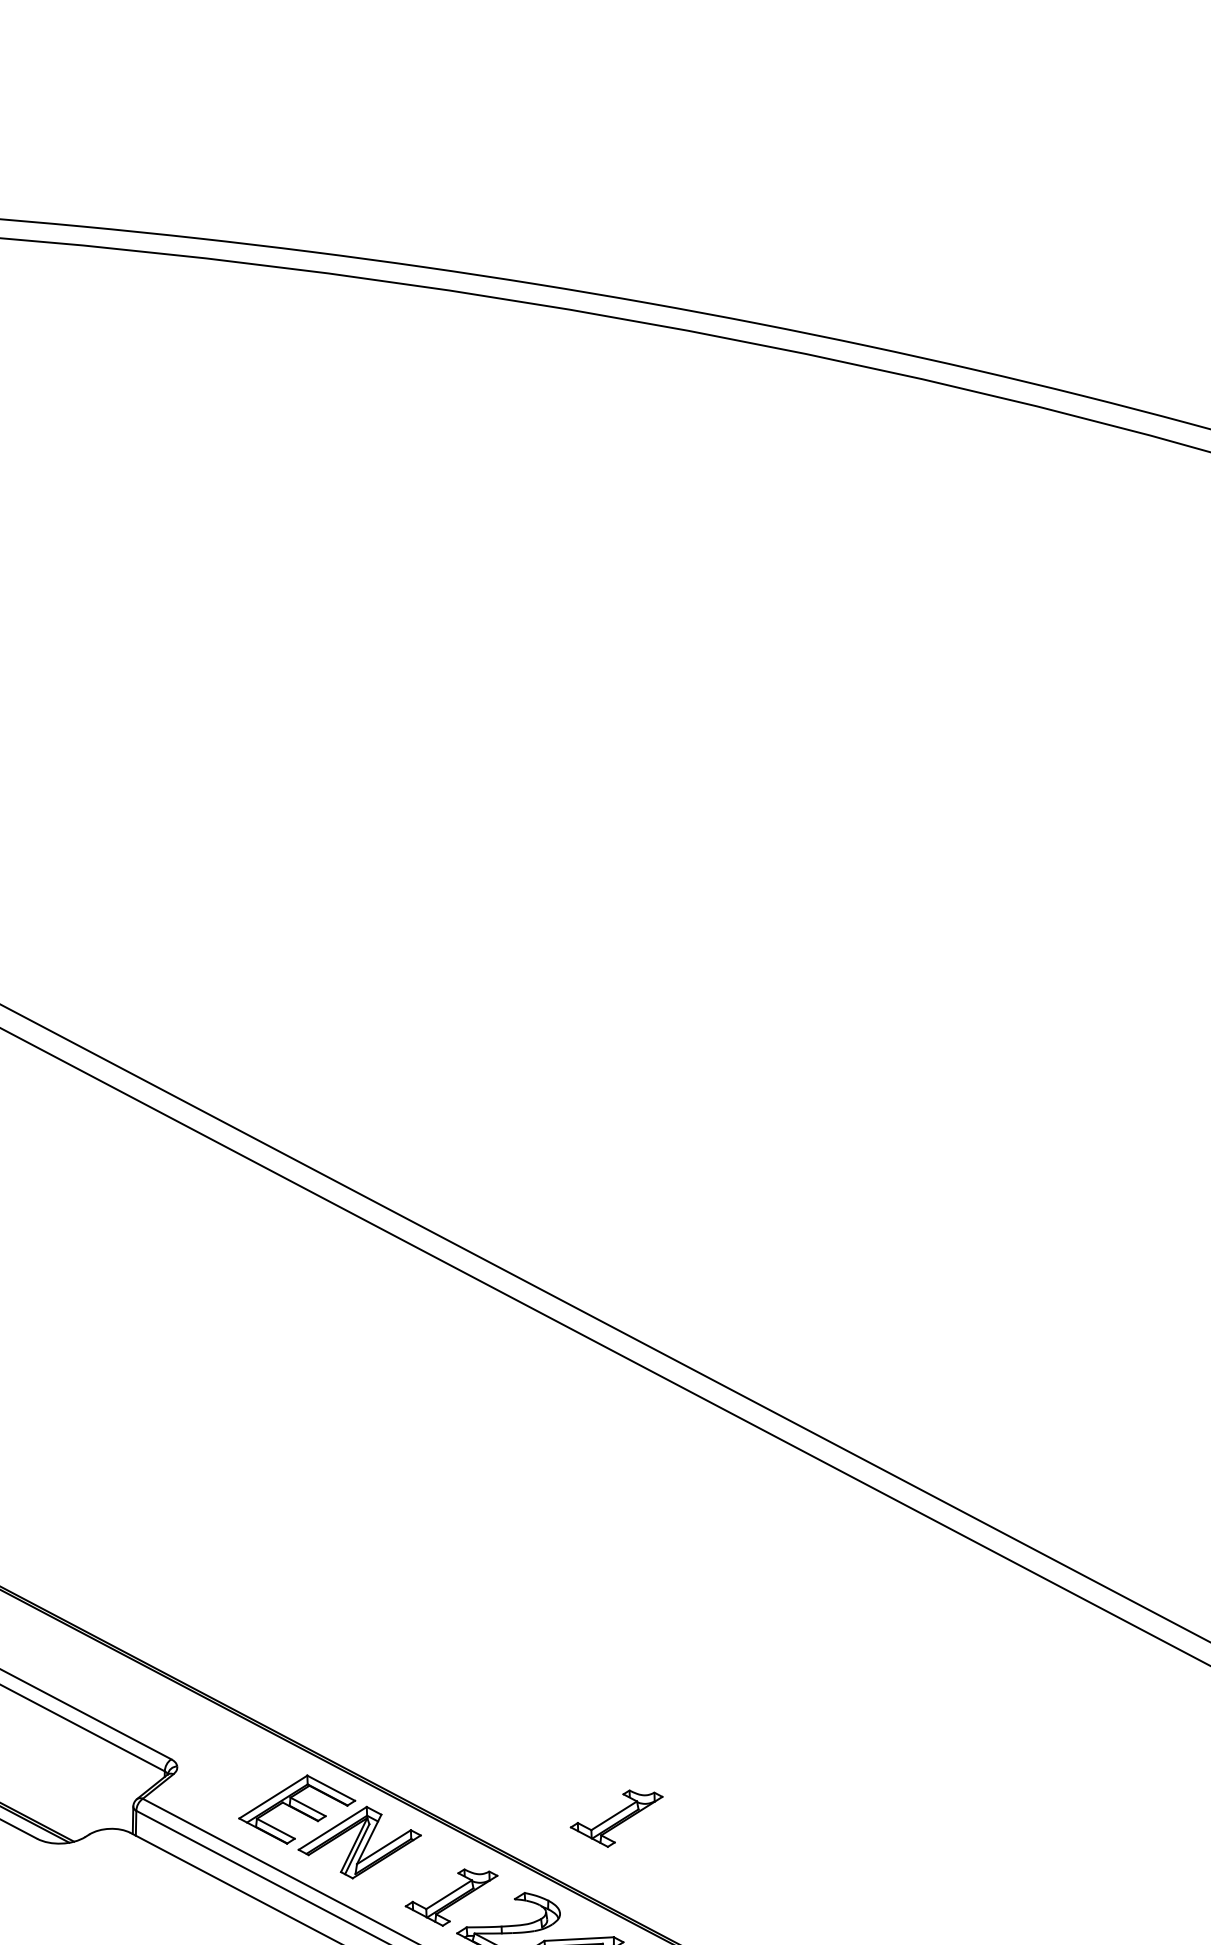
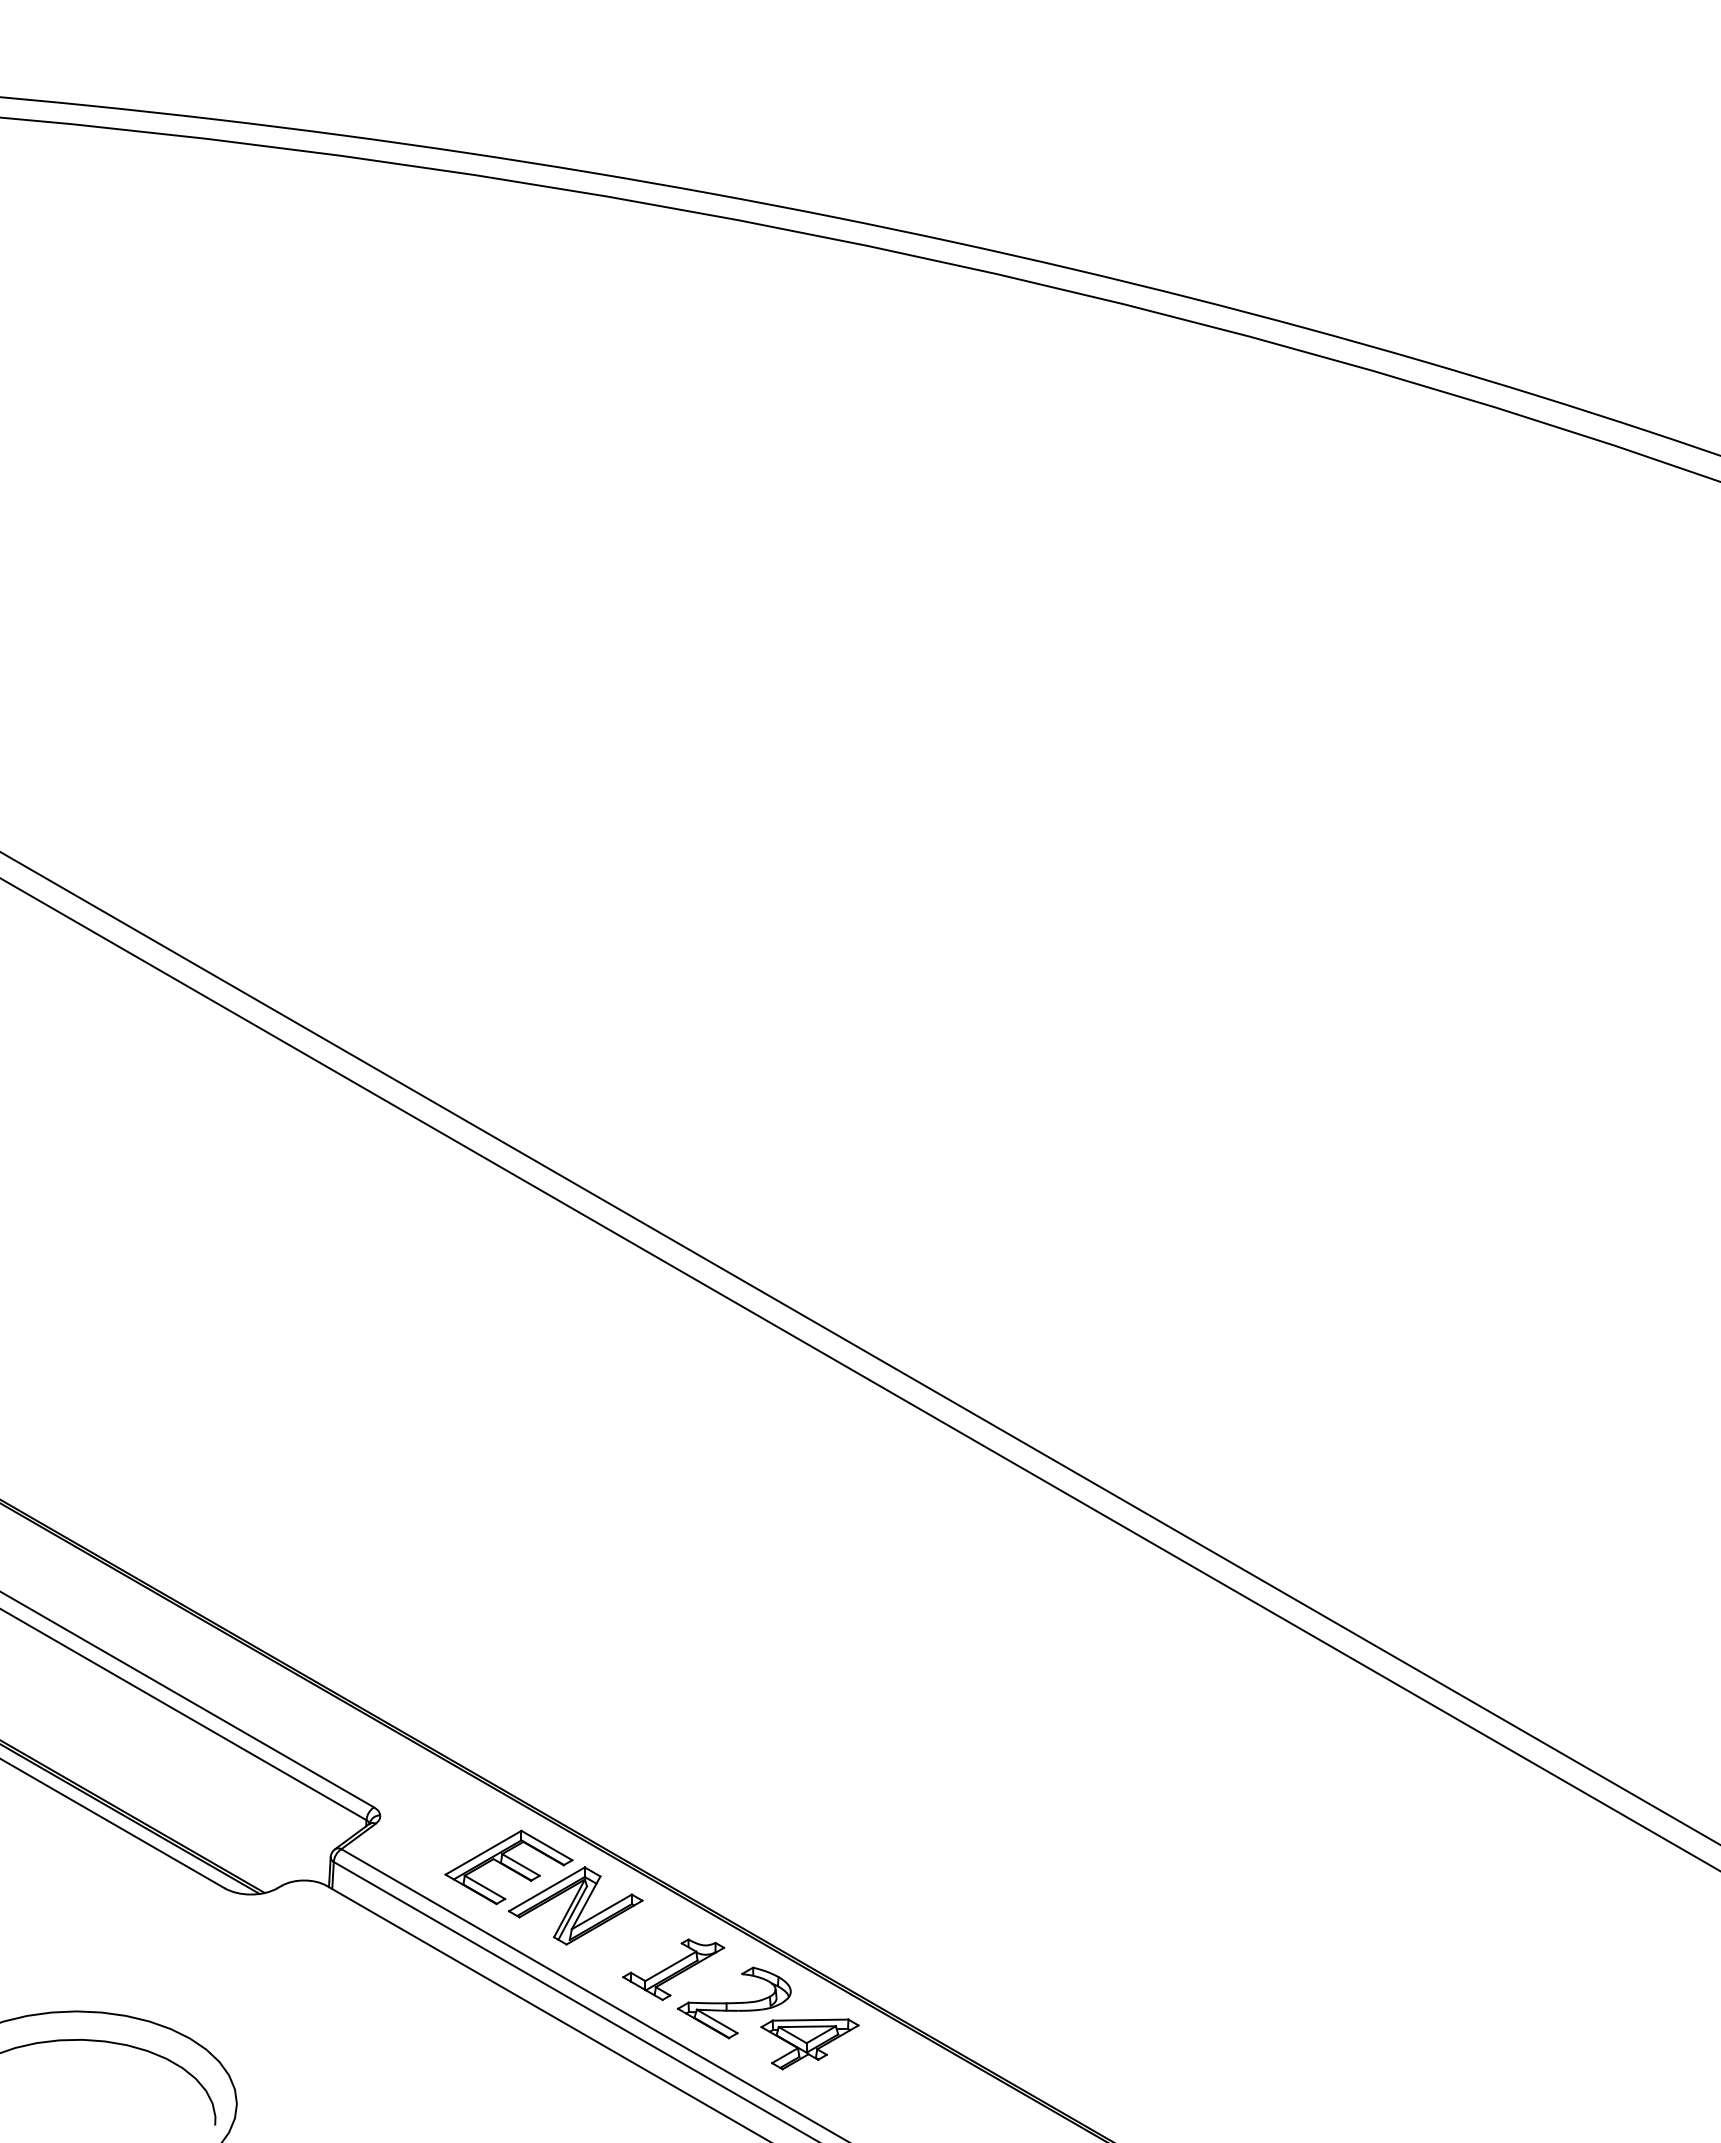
part: (616, 1818) -> (856, 1890), removed

